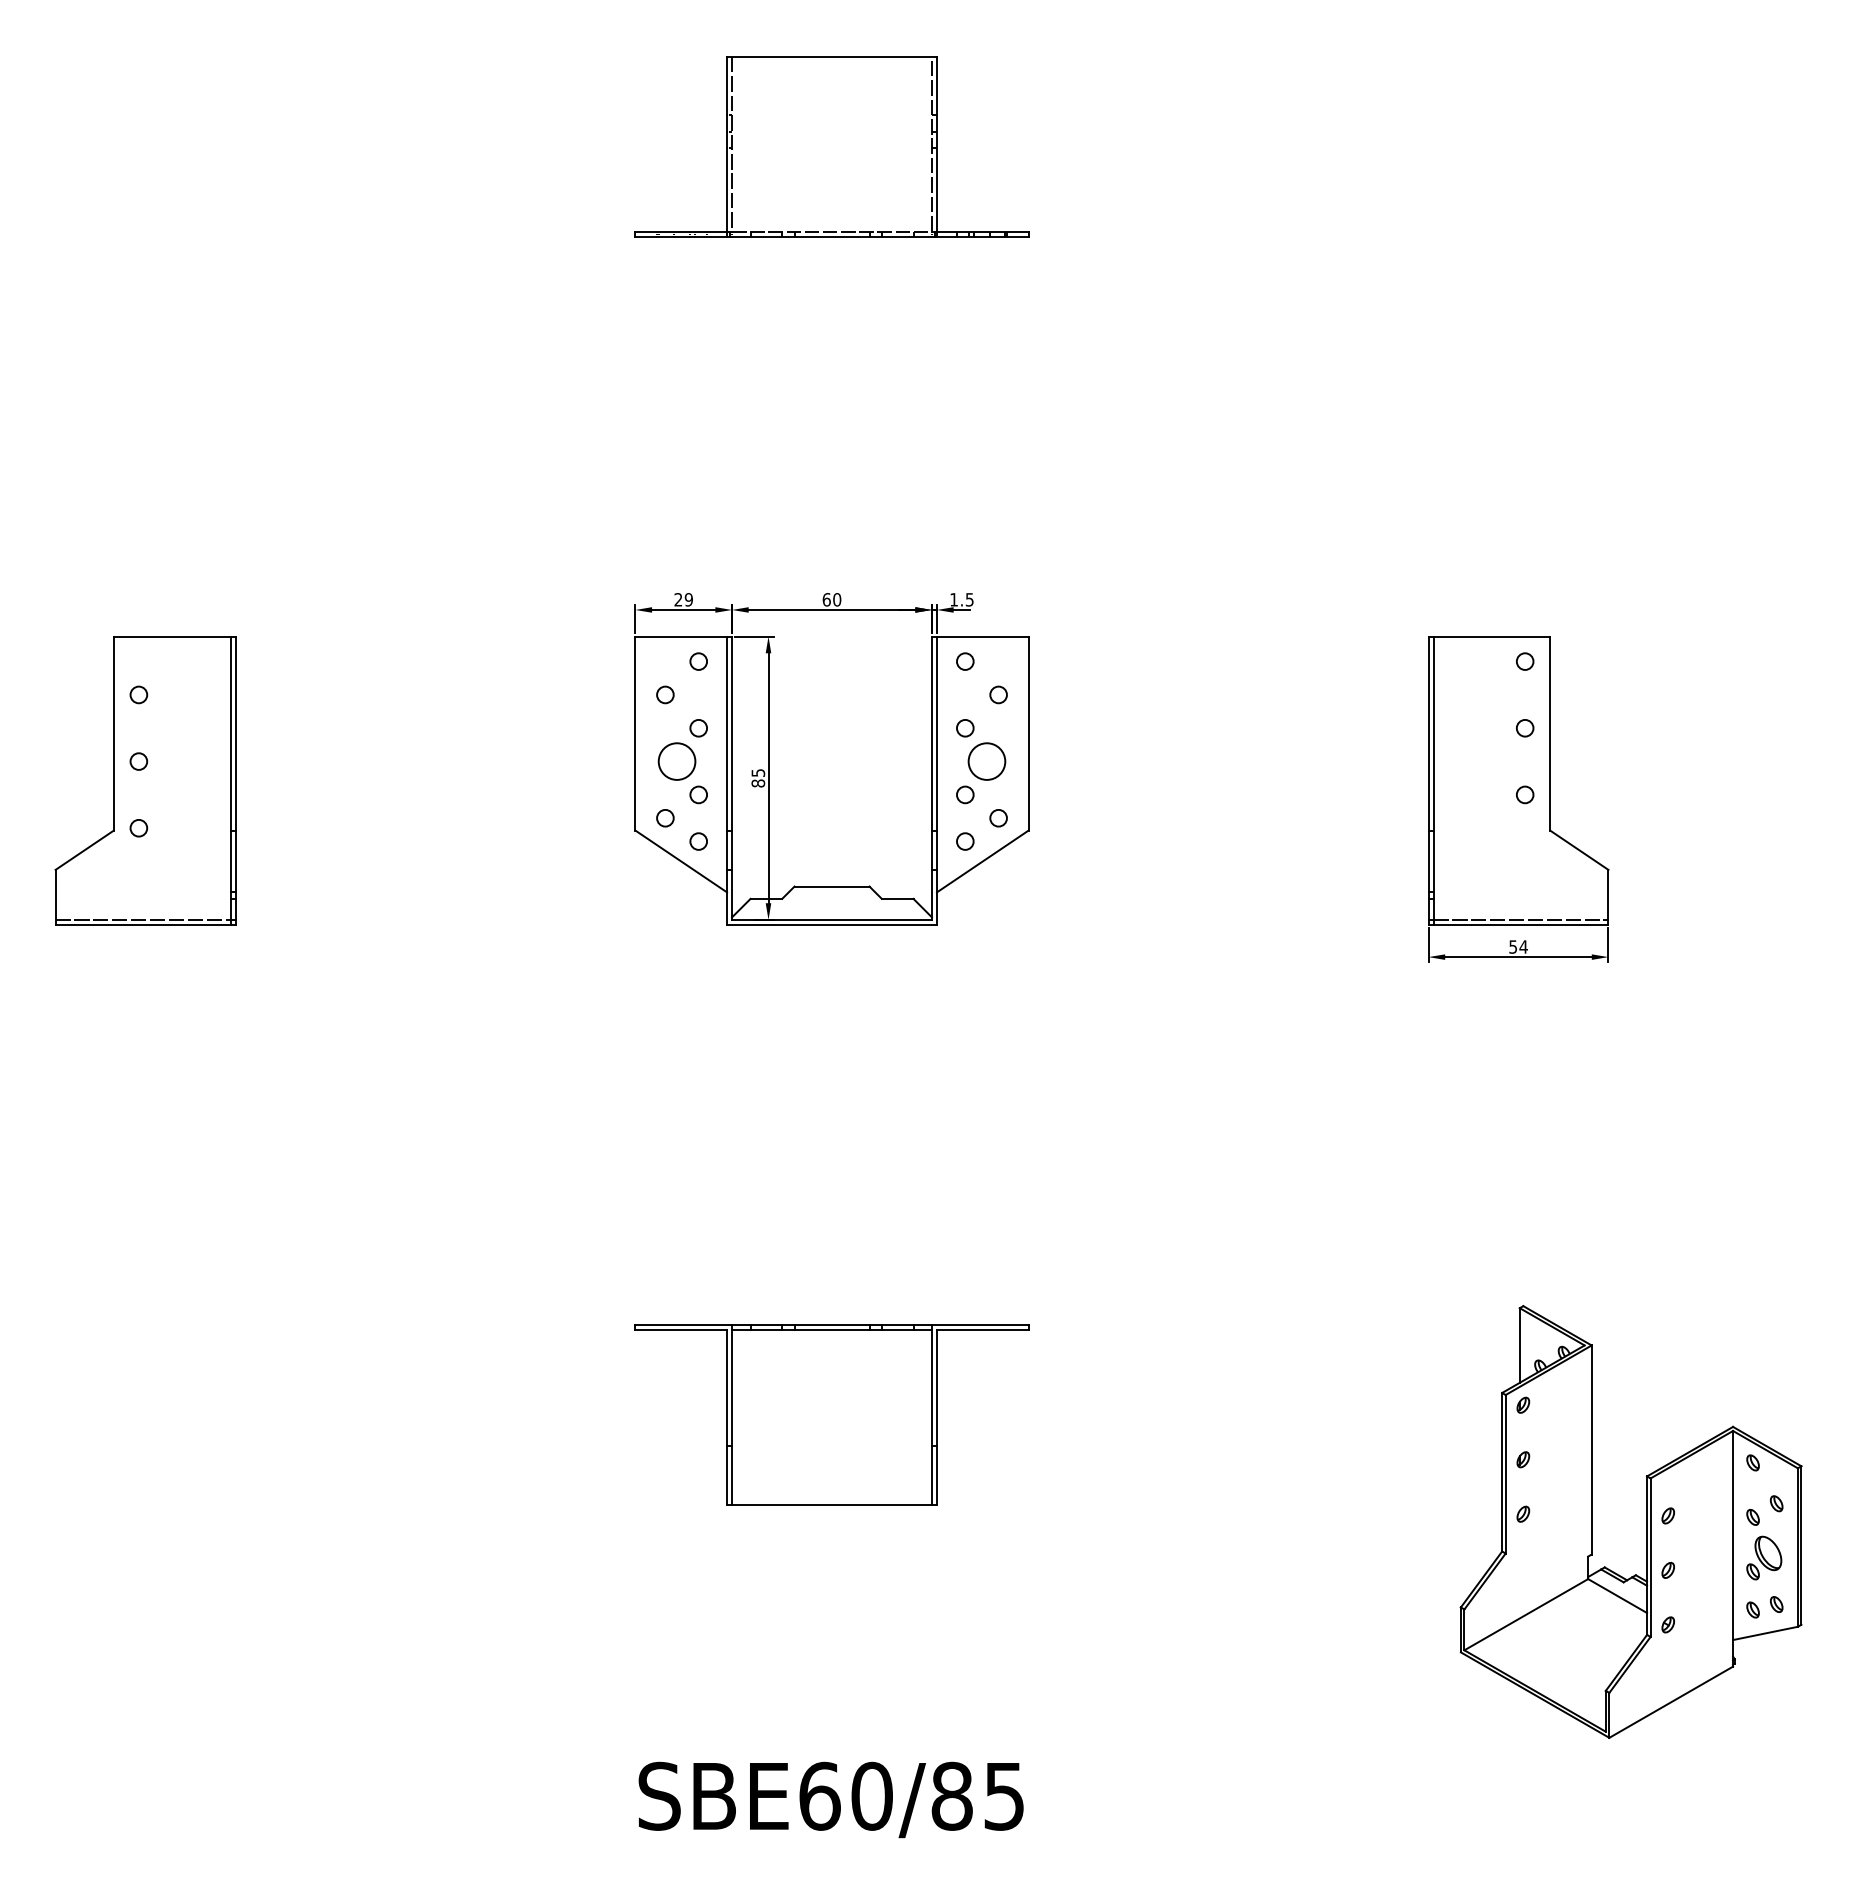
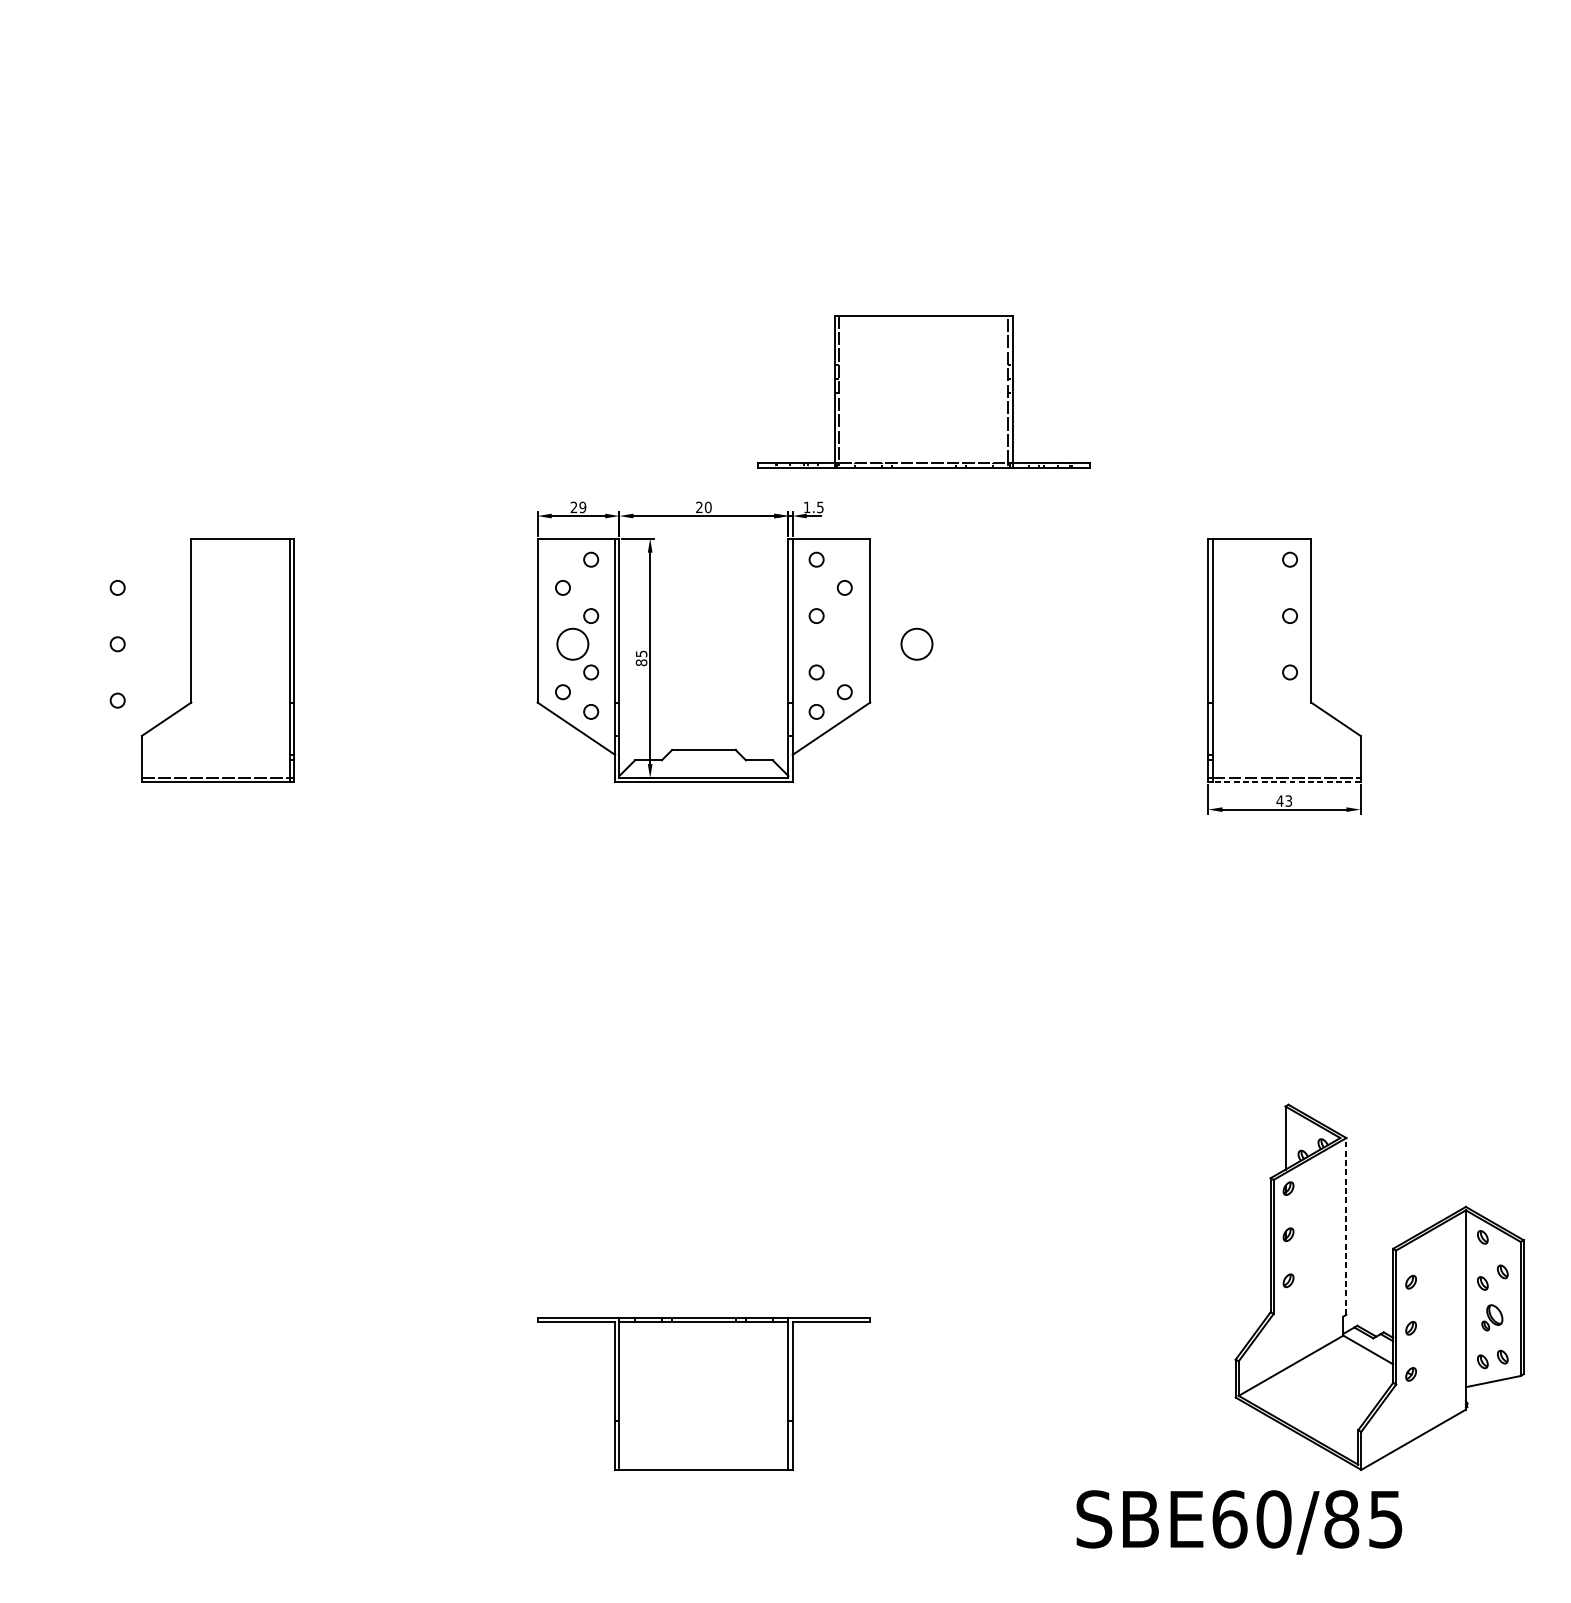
part: (831, 146) -> (923, 391), moved
text: (826, 599) -> (699, 507), 60 -> 20
circle: (986, 761) -> (916, 644), moved
part: (145, 780) -> (218, 660), moved
line: (1520, 924) -> (1286, 782), solid -> dashed
text: (1517, 946) -> (1283, 800), 54 -> 43
part: (831, 1414) -> (703, 1393), moved
line: (1591, 1450) -> (1346, 1226), solid -> dashed
part: (1764, 1557) -> (1492, 1317), size x0.7
text: (830, 1799) -> (1238, 1522), moved

